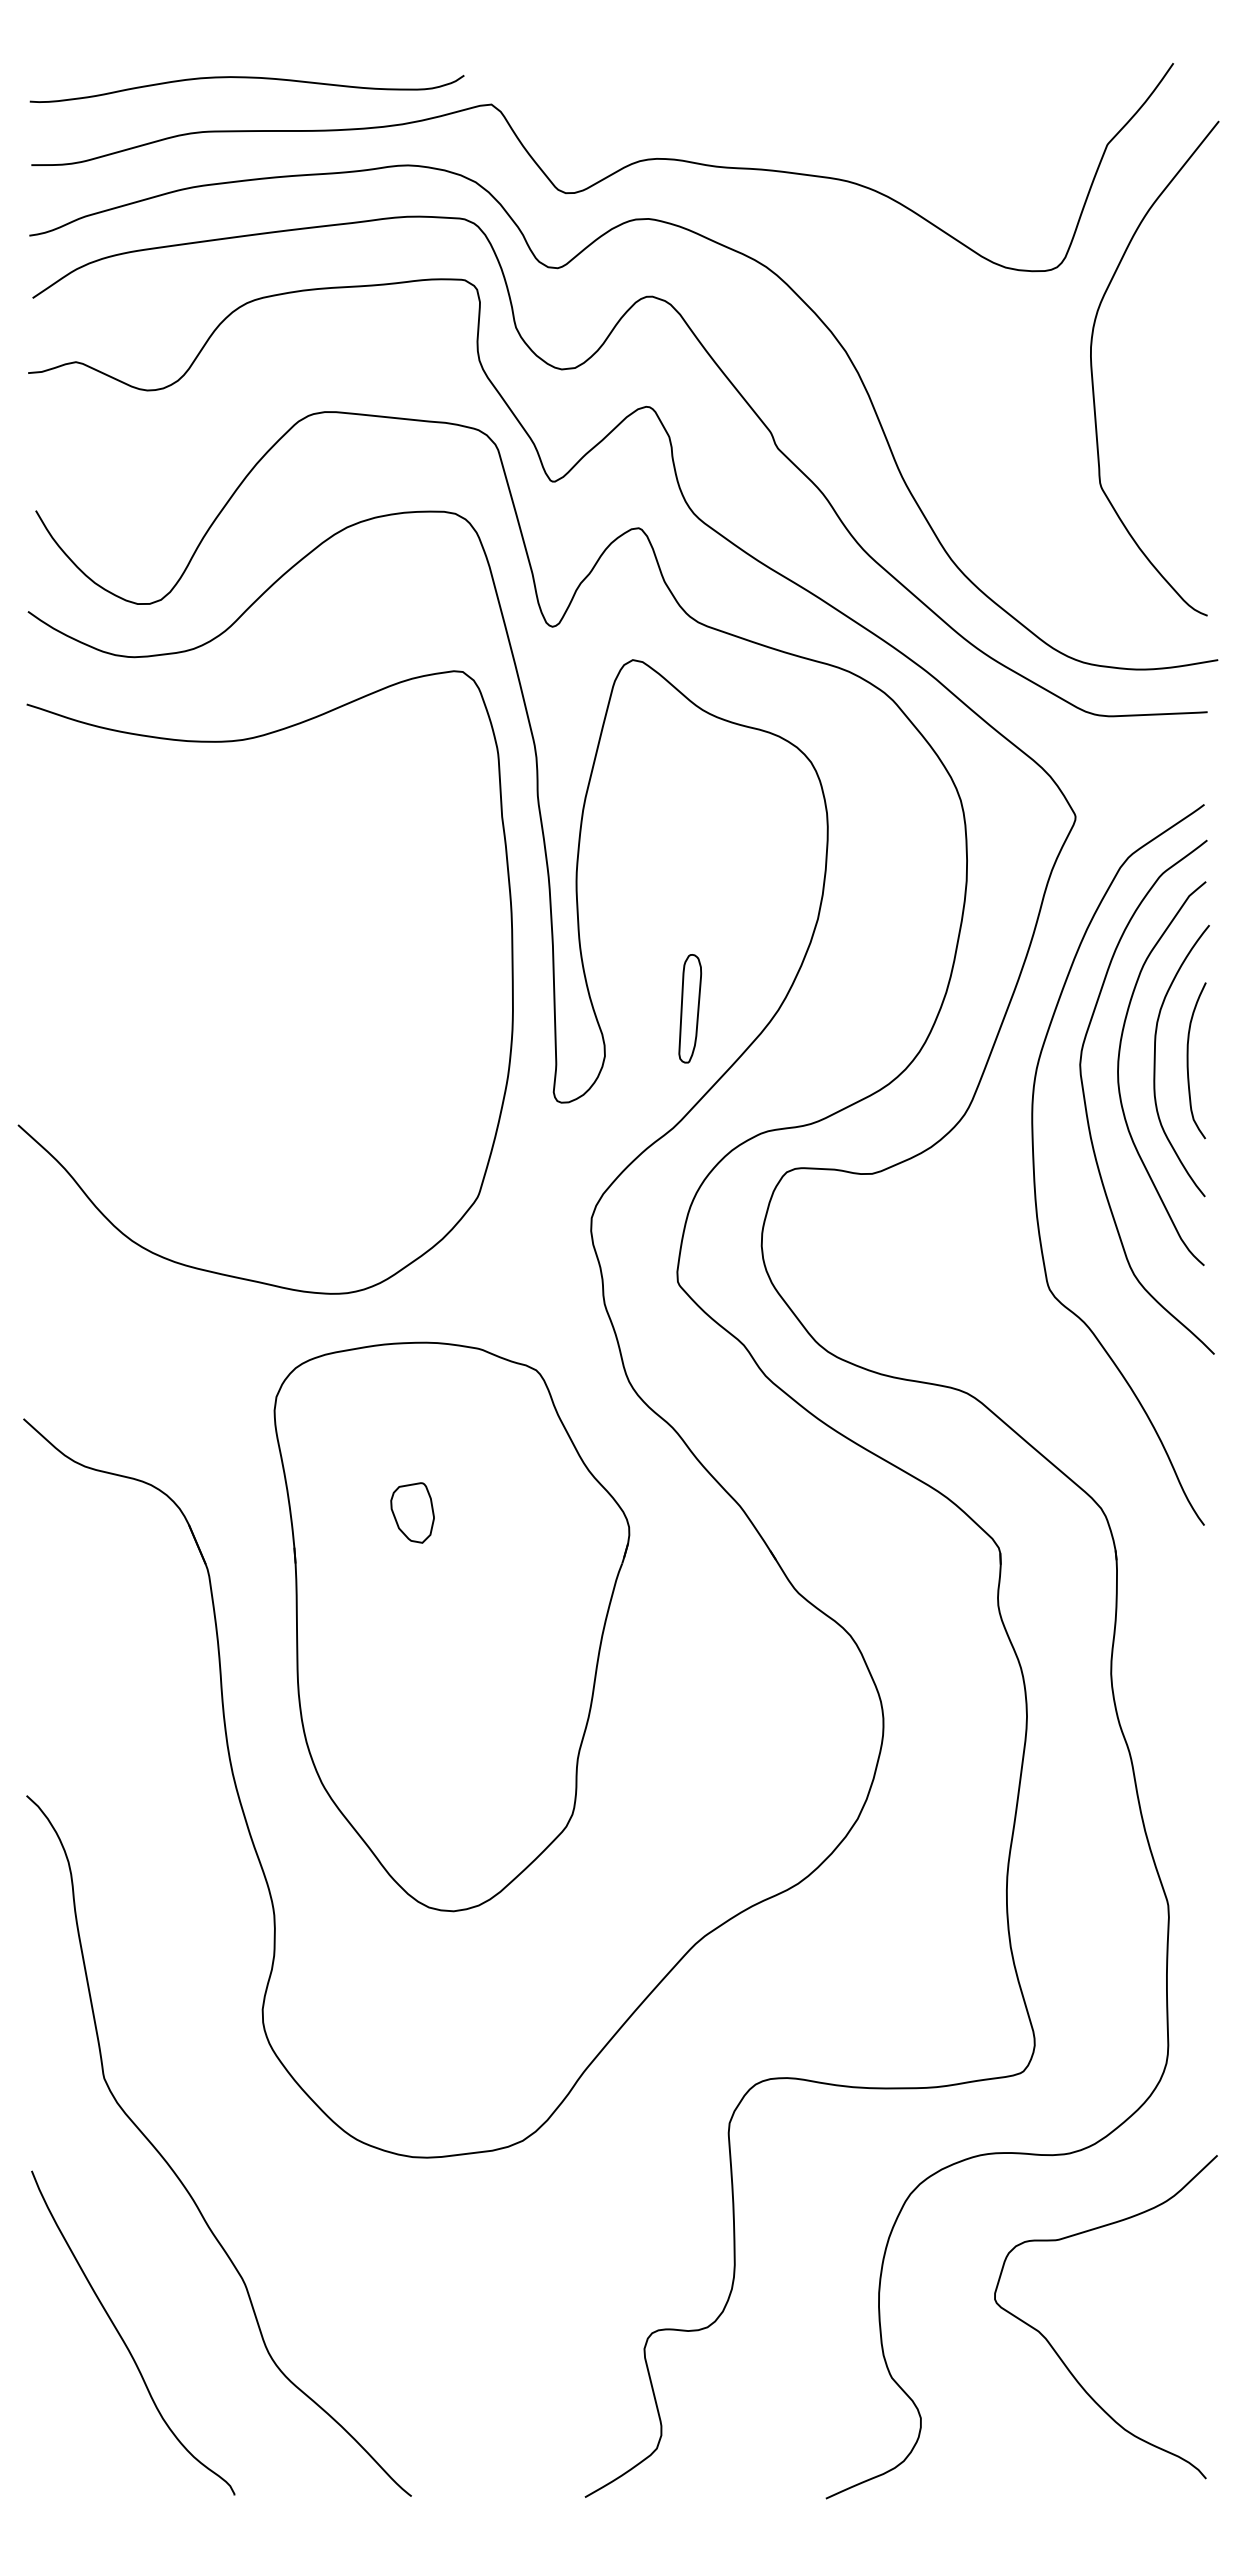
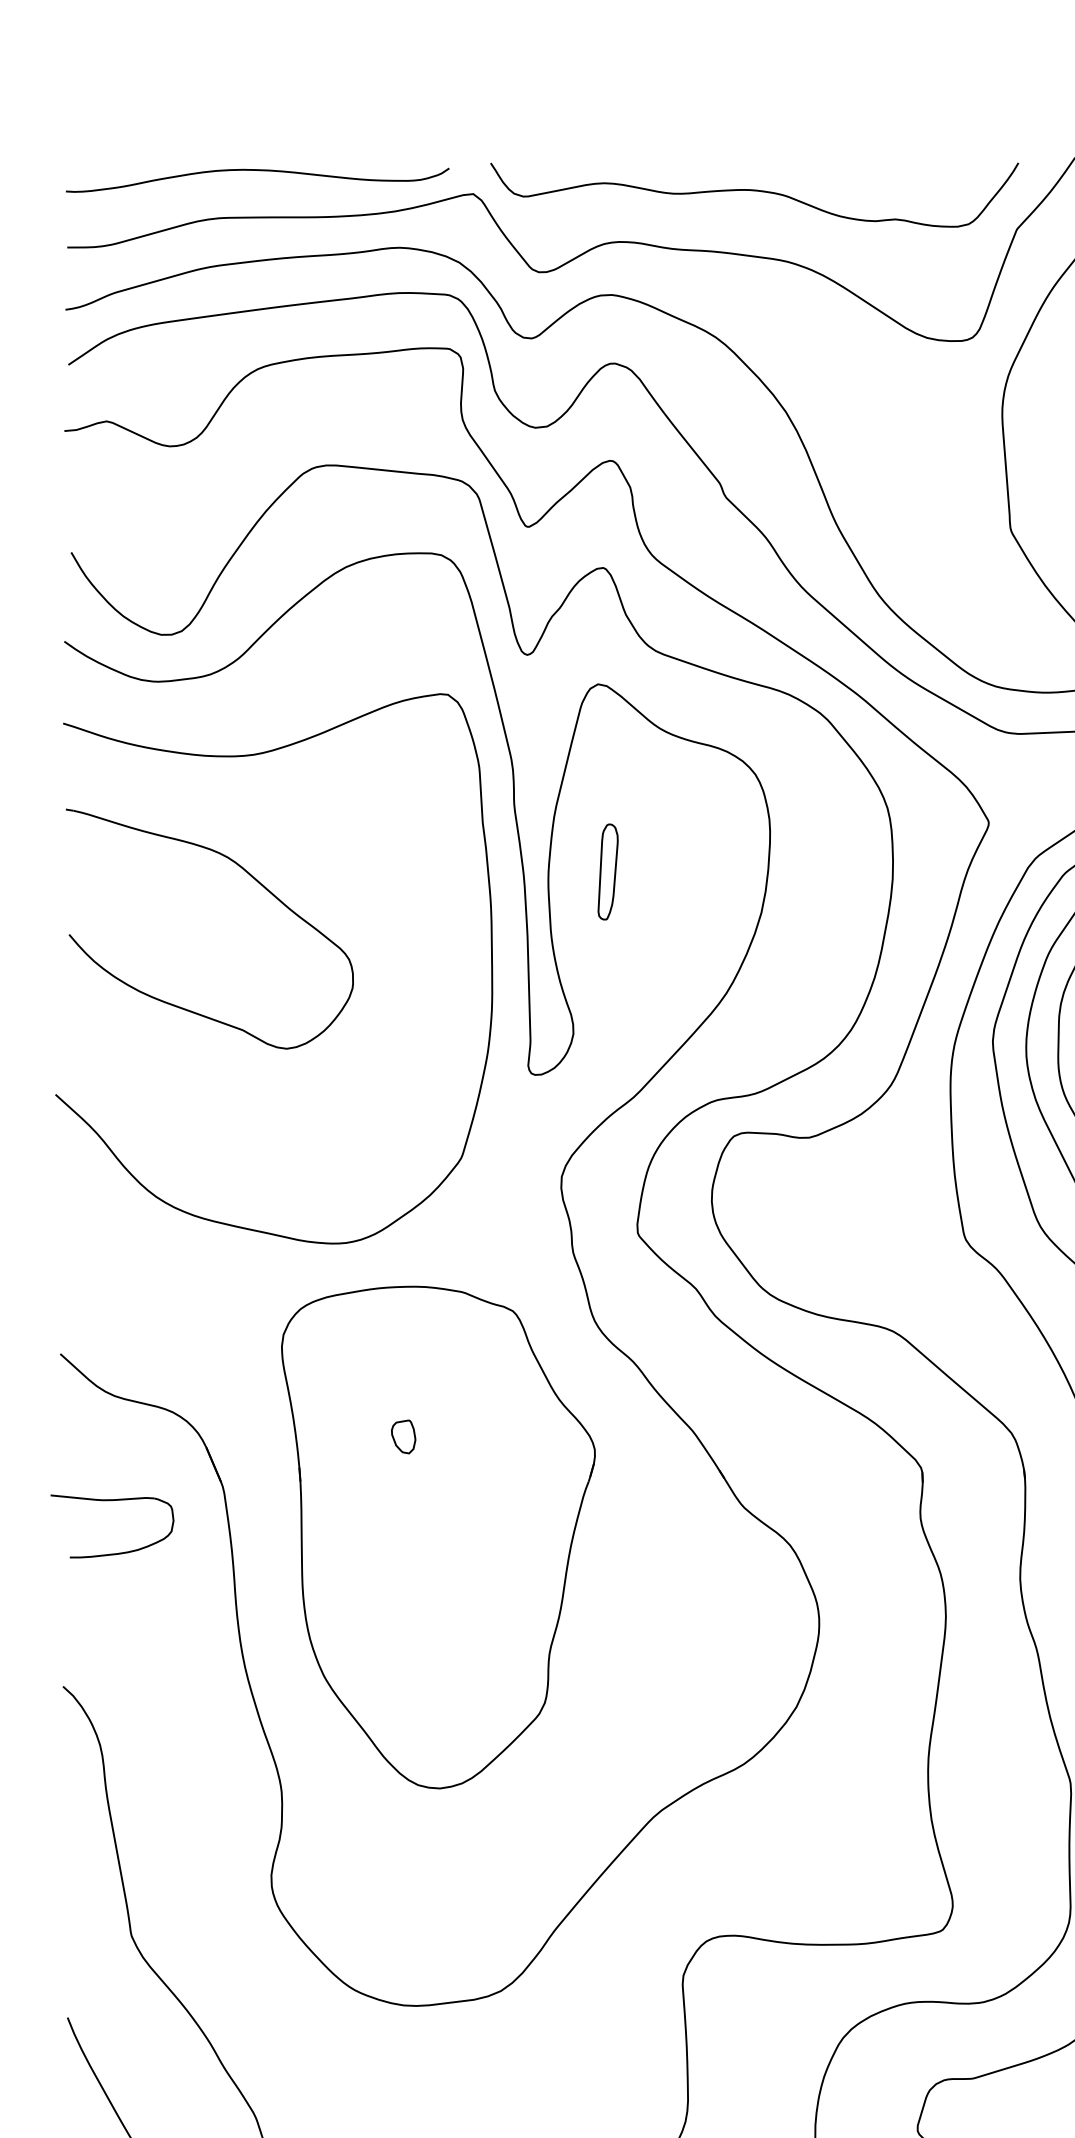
curve: (809, 101) -> (753, 191), added
part: (245, 883) -> (256, 881), added
part: (690, 1008) -> (608, 871), moved
part: (412, 1512) -> (403, 1436), size x0.62
part: (82, 1585) -> (112, 1500), added

